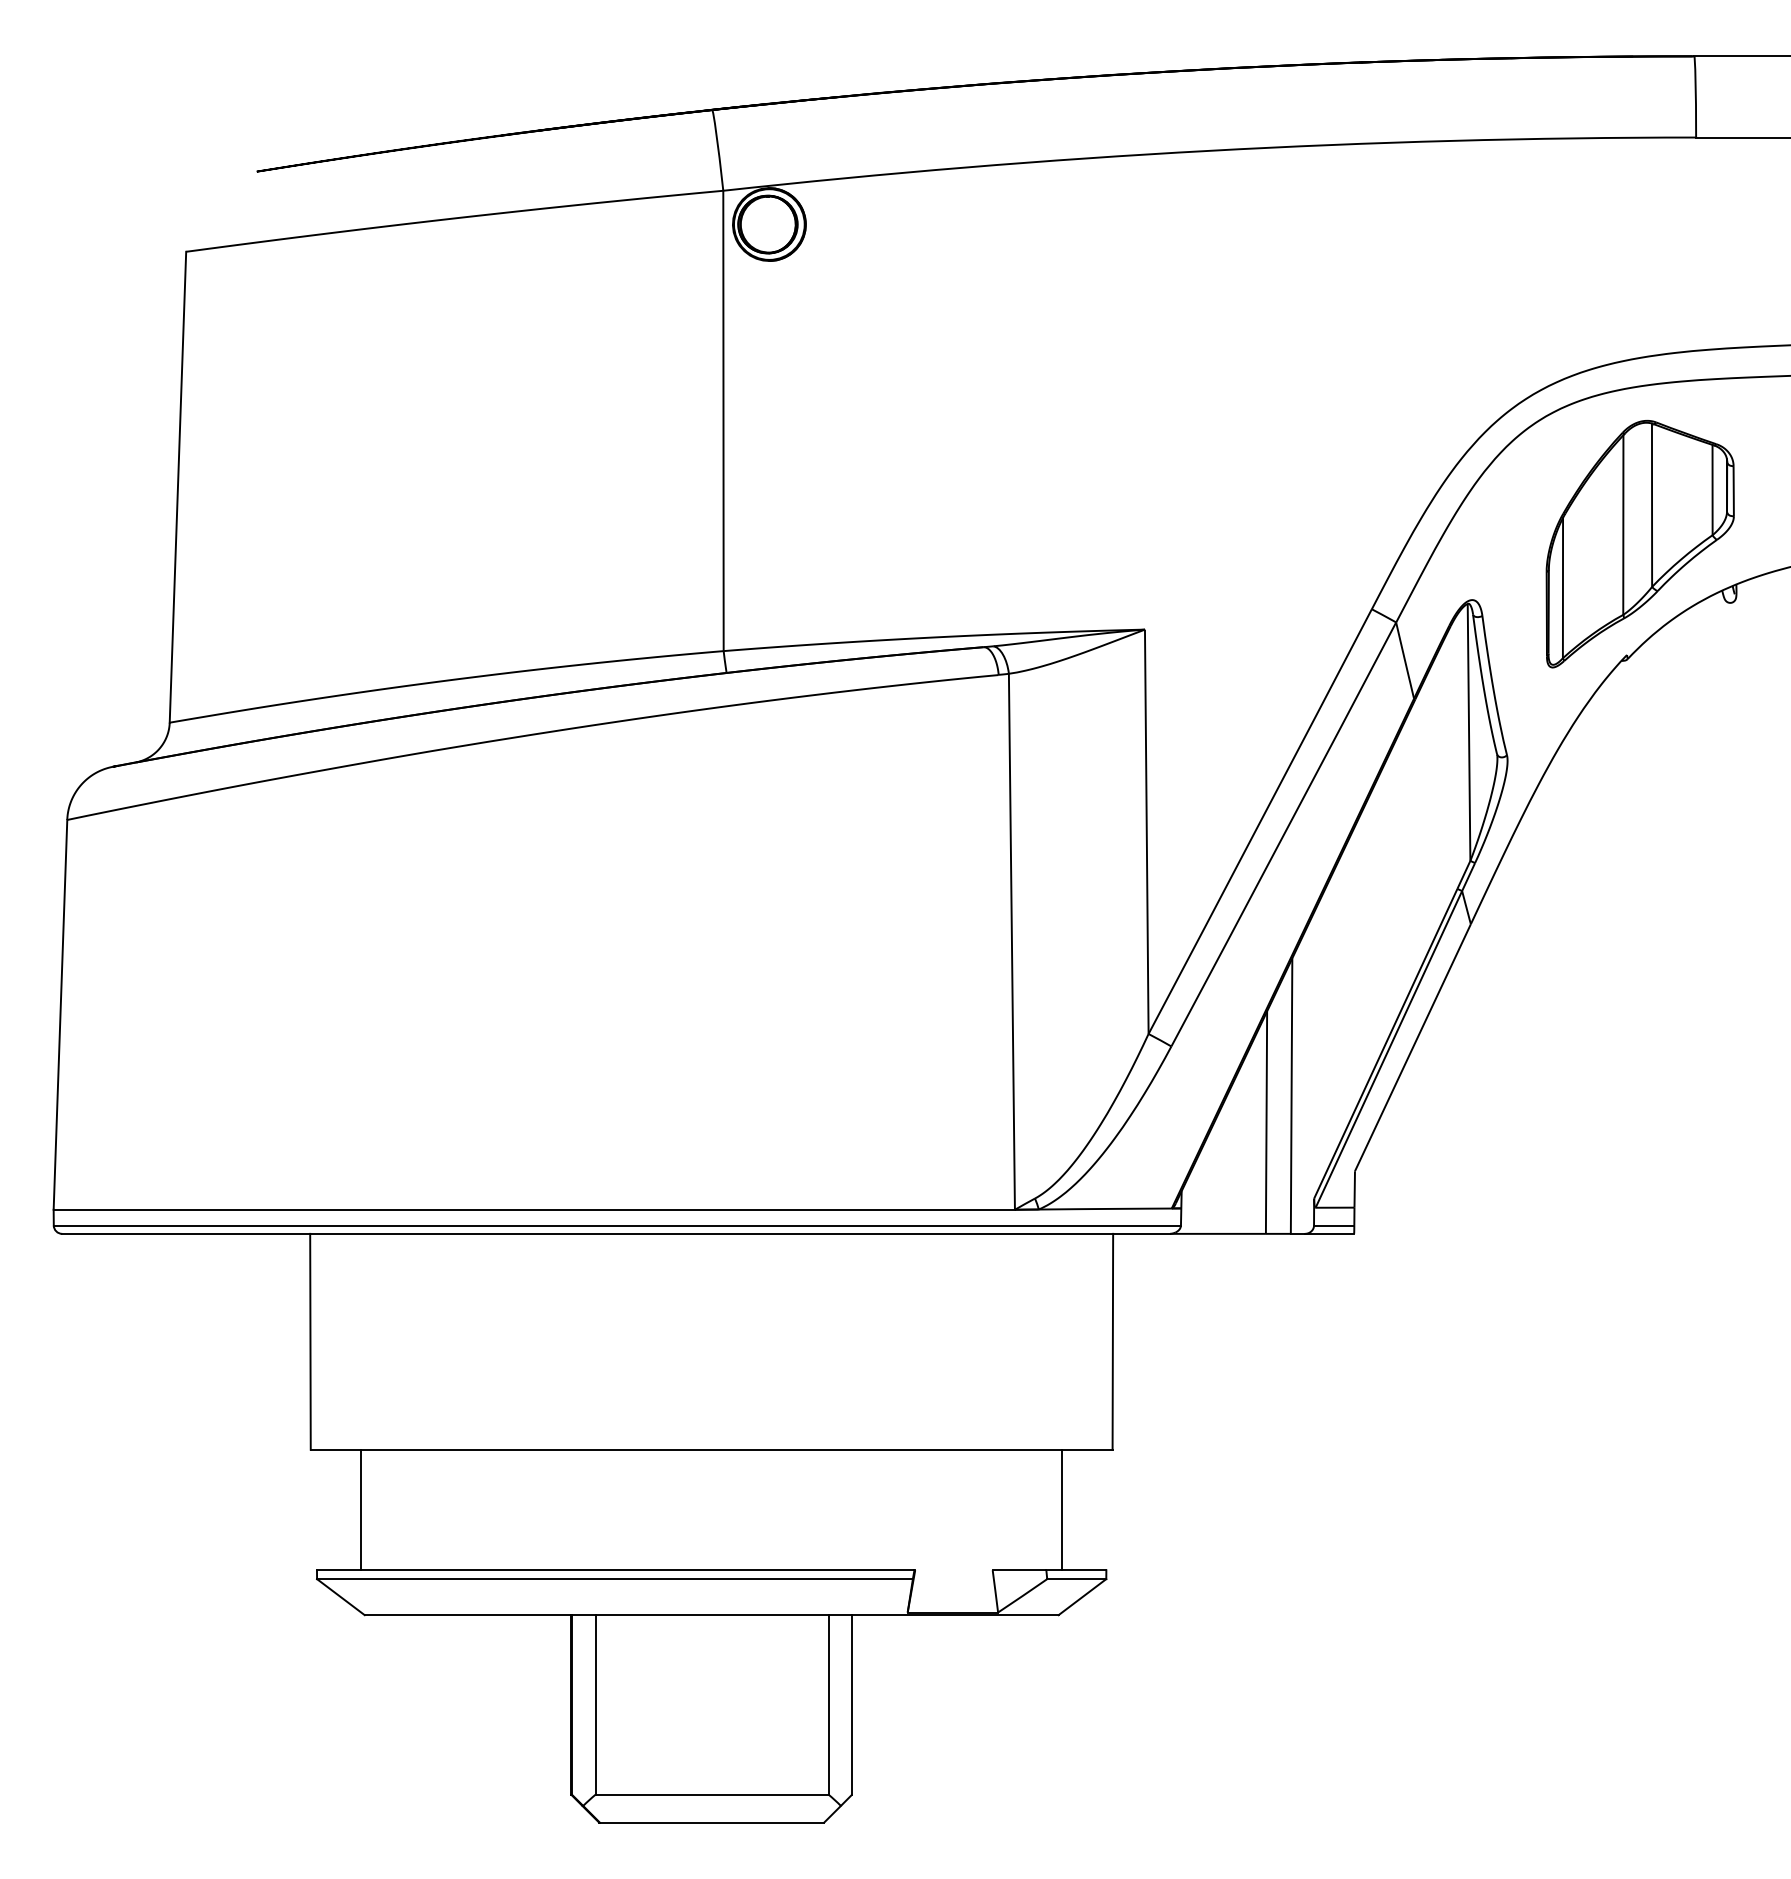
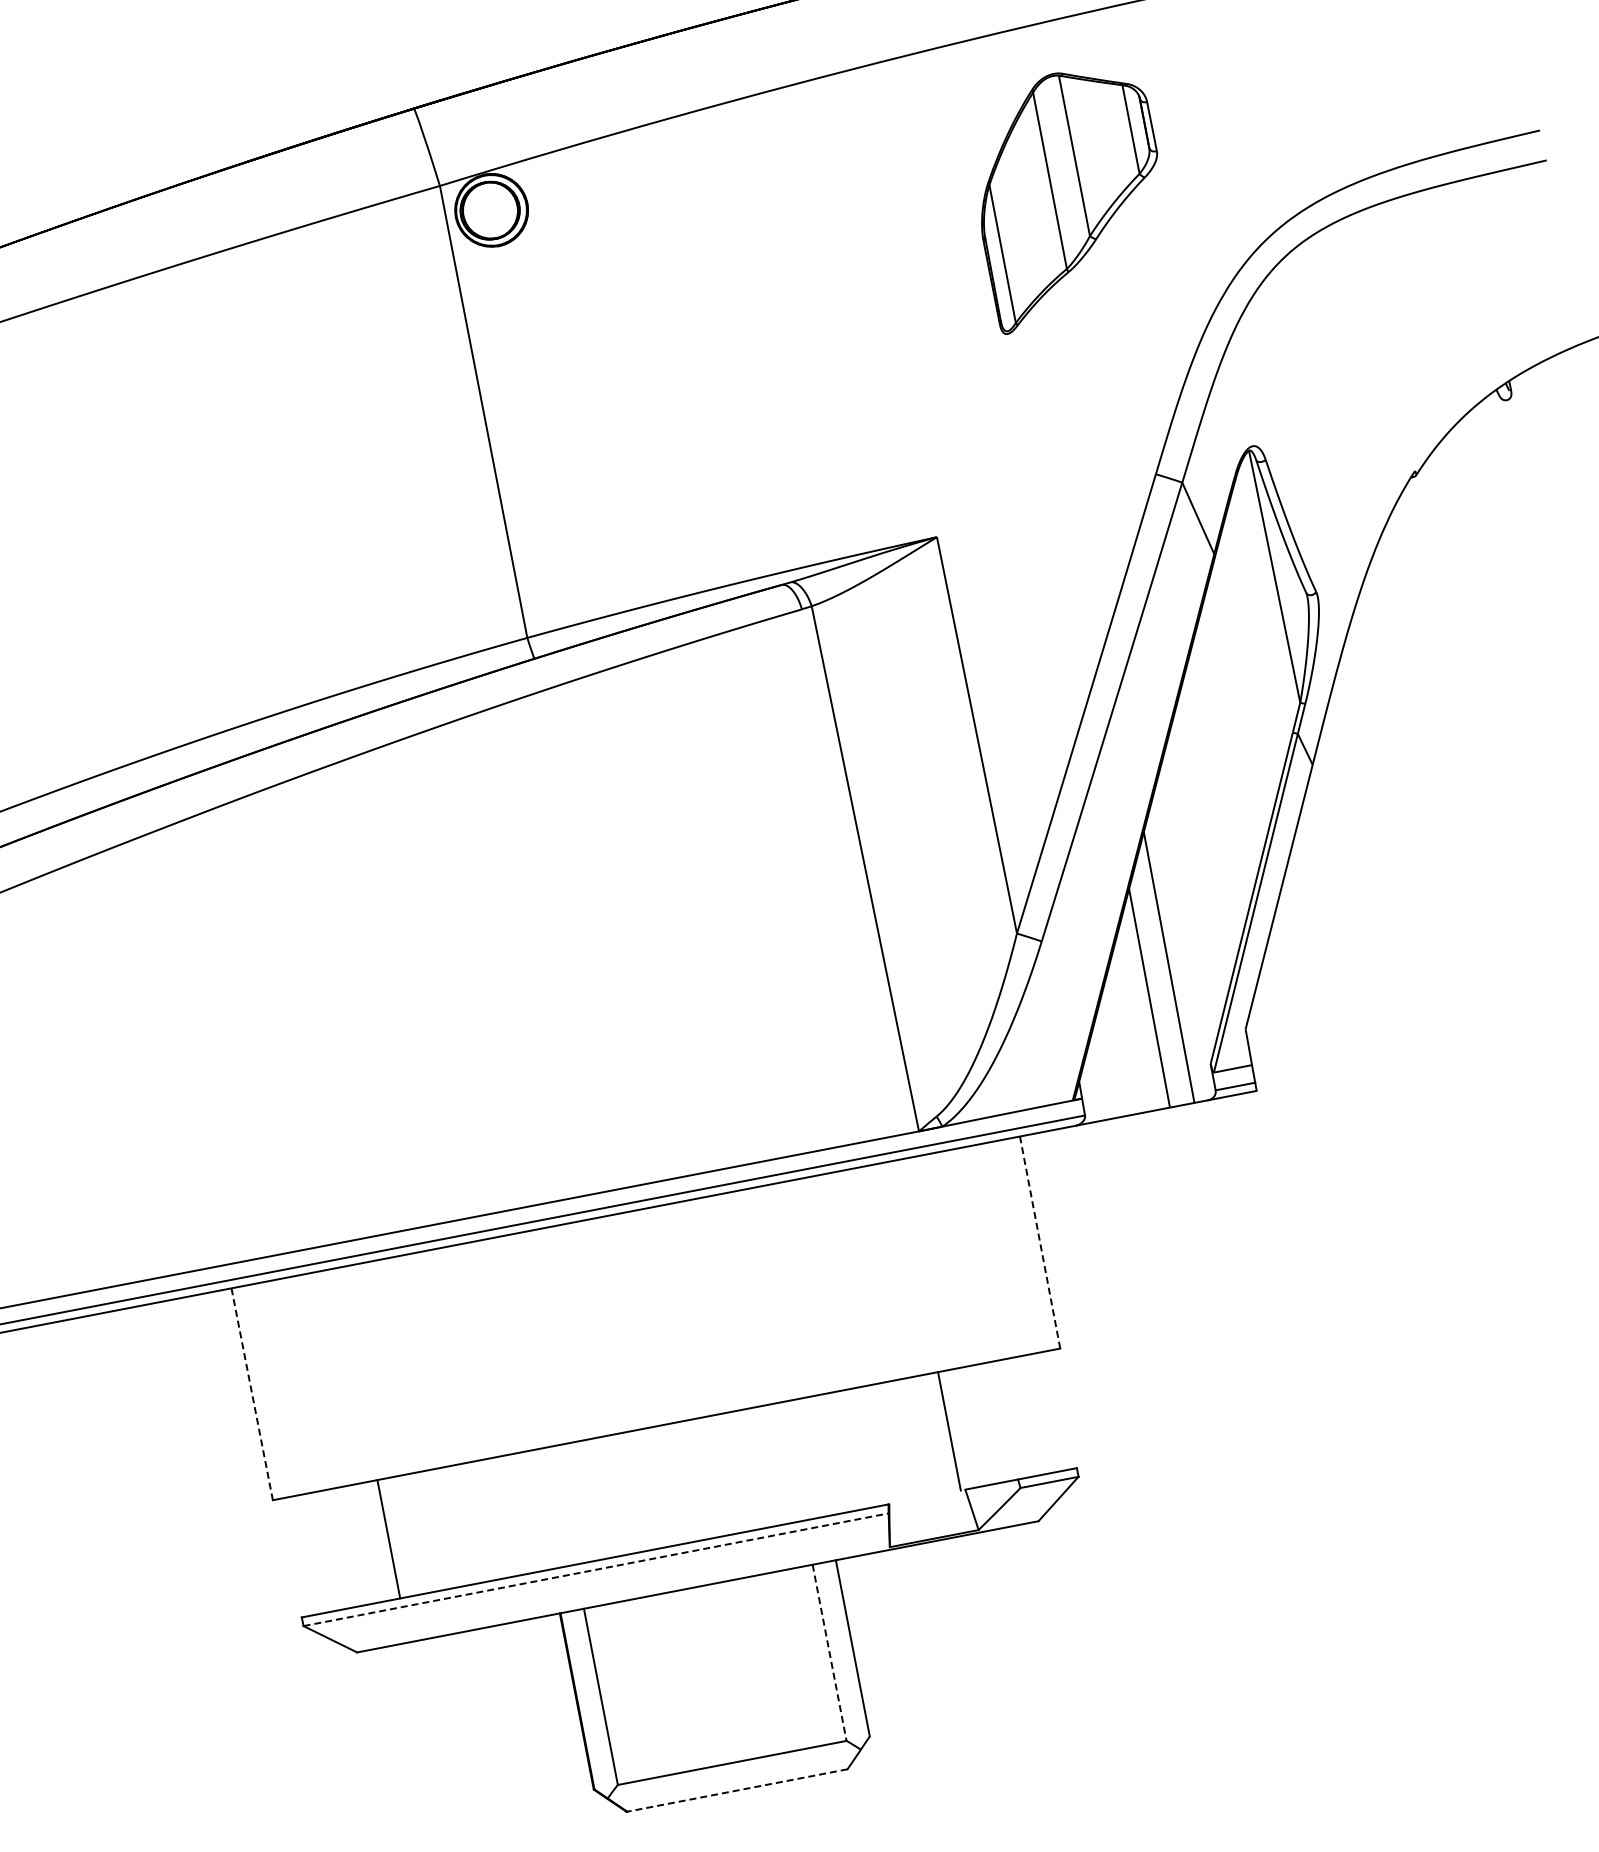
part: (1639, 544) -> (1069, 196), moved
line: (310, 1341) -> (252, 1393), solid -> dashed
line: (1112, 1341) -> (1039, 1242), solid -> dashed
line: (361, 1509) -> (389, 1538), moved
line: (1062, 1509) -> (949, 1430), moved
line: (614, 1579) -> (595, 1570), solid -> dashed
line: (828, 1704) -> (829, 1652), solid -> dashed
line: (711, 1822) -> (736, 1790), solid -> dashed

